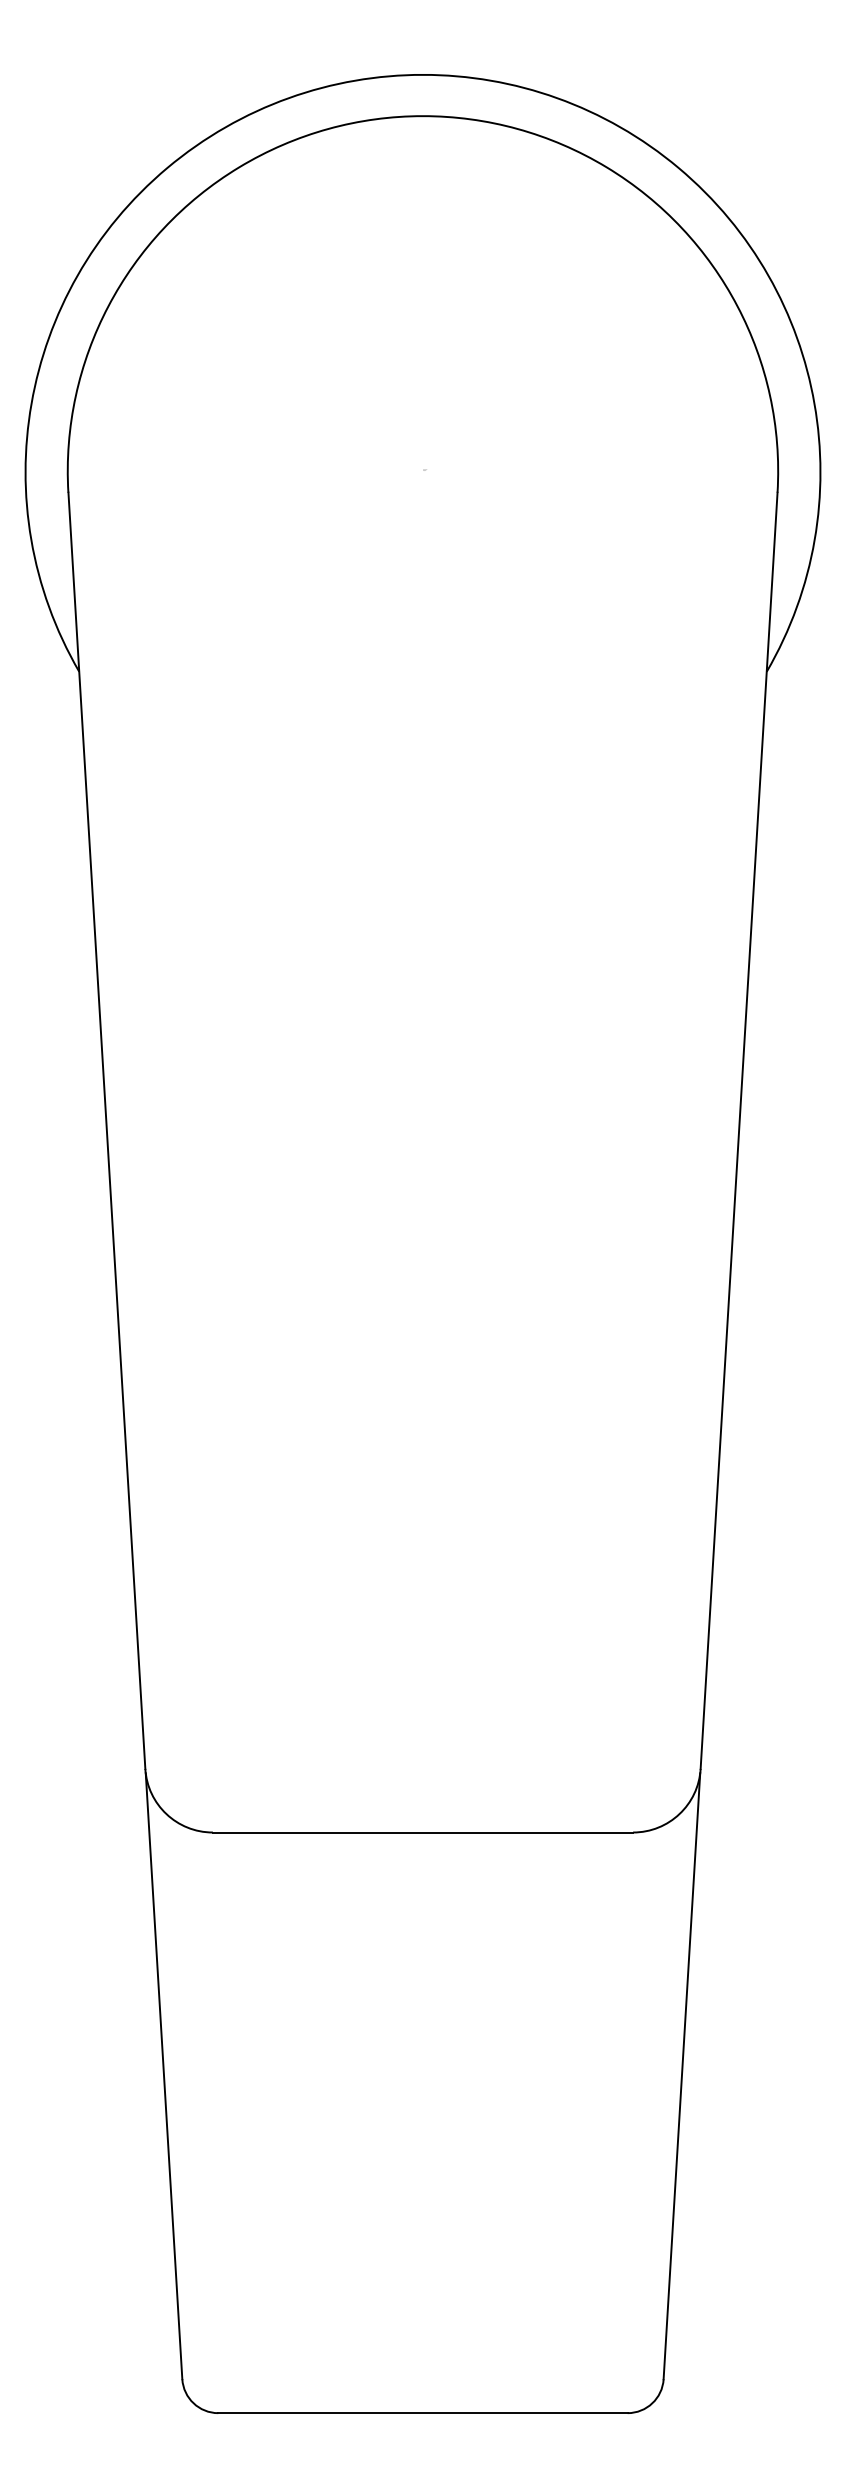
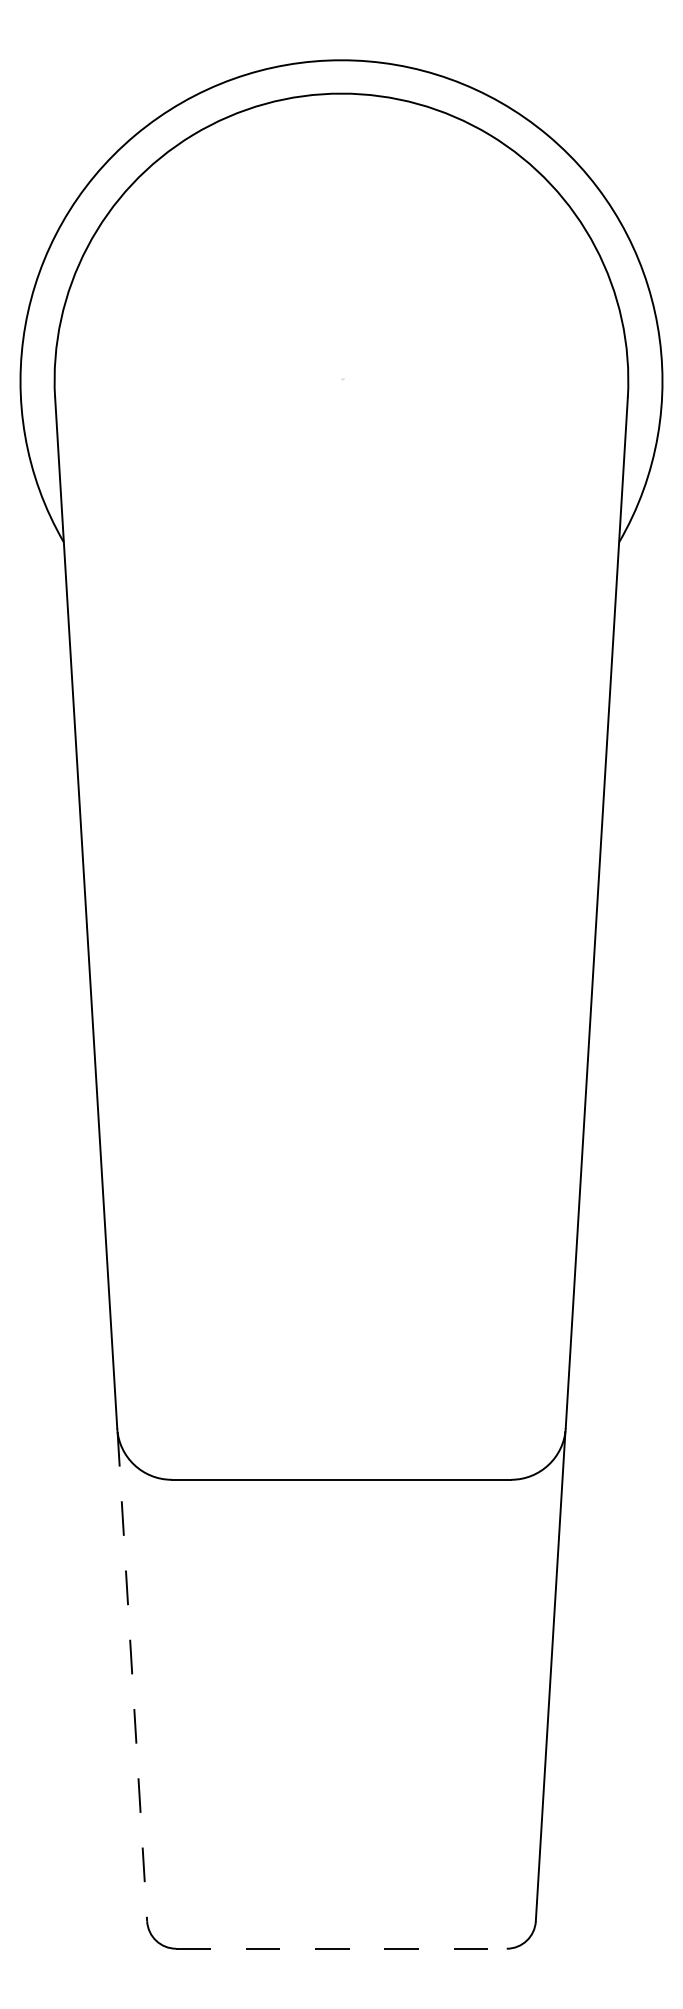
line: (164, 2077) -> (132, 1677), solid -> dashed
line: (423, 2412) -> (341, 1948), solid -> dashed

